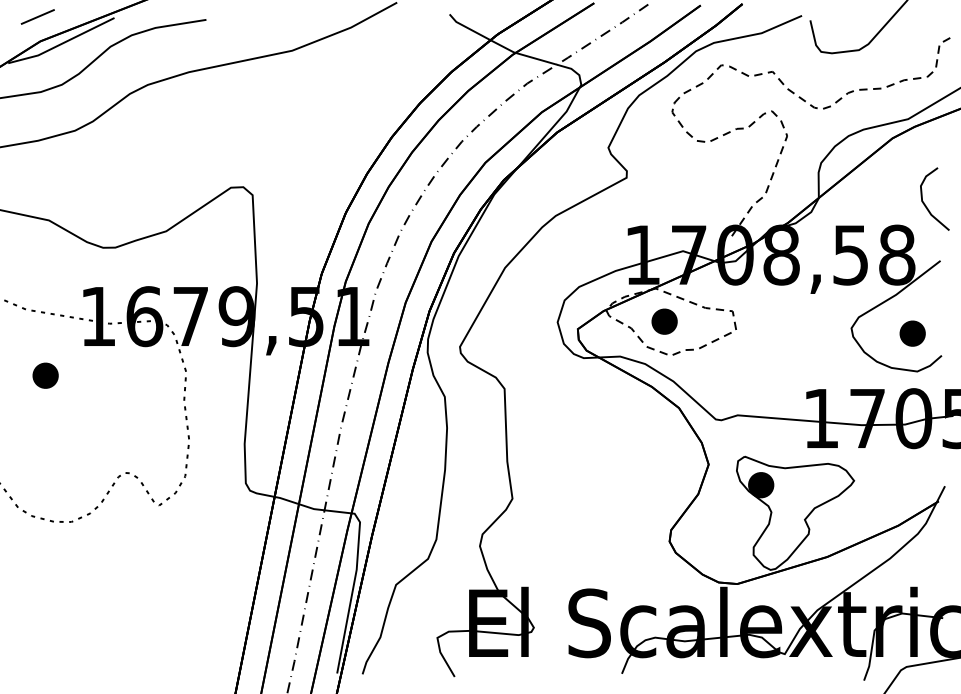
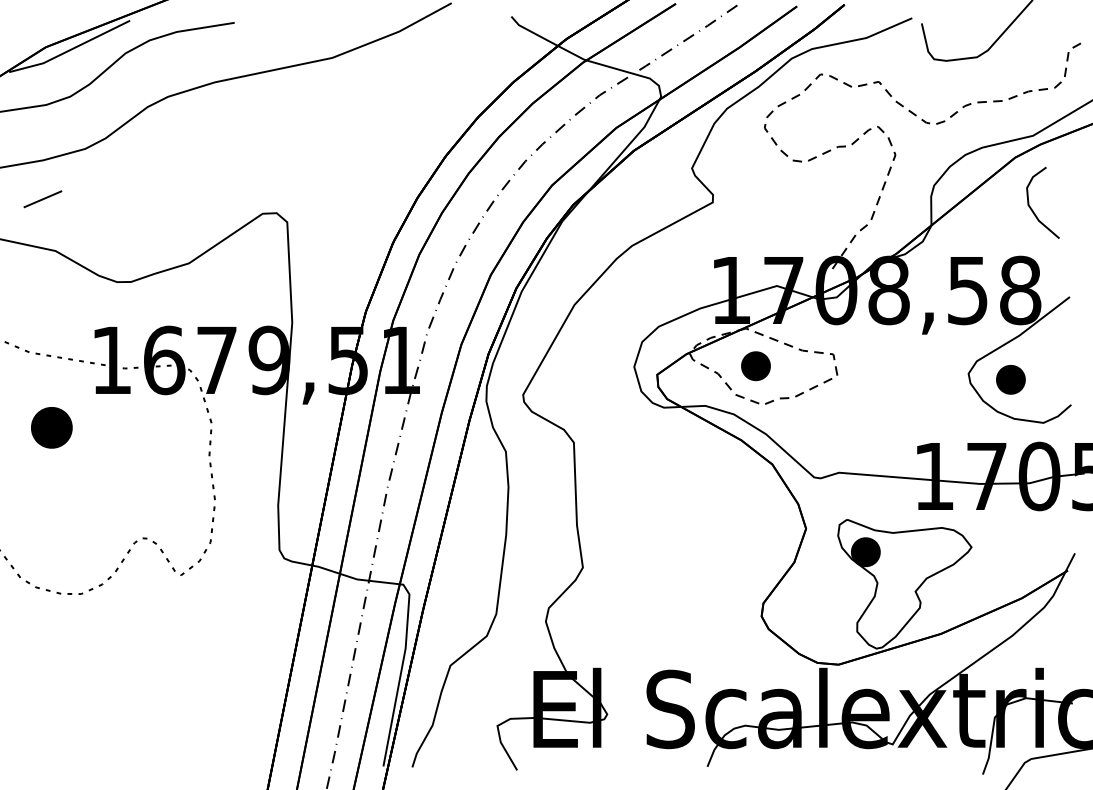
line: (37, 16) -> (42, 198), moved
curve: (926, 205) -> (1033, 210), moved
part: (912, 333) -> (1010, 379), moved
part: (45, 375) -> (51, 427), size x1.4

